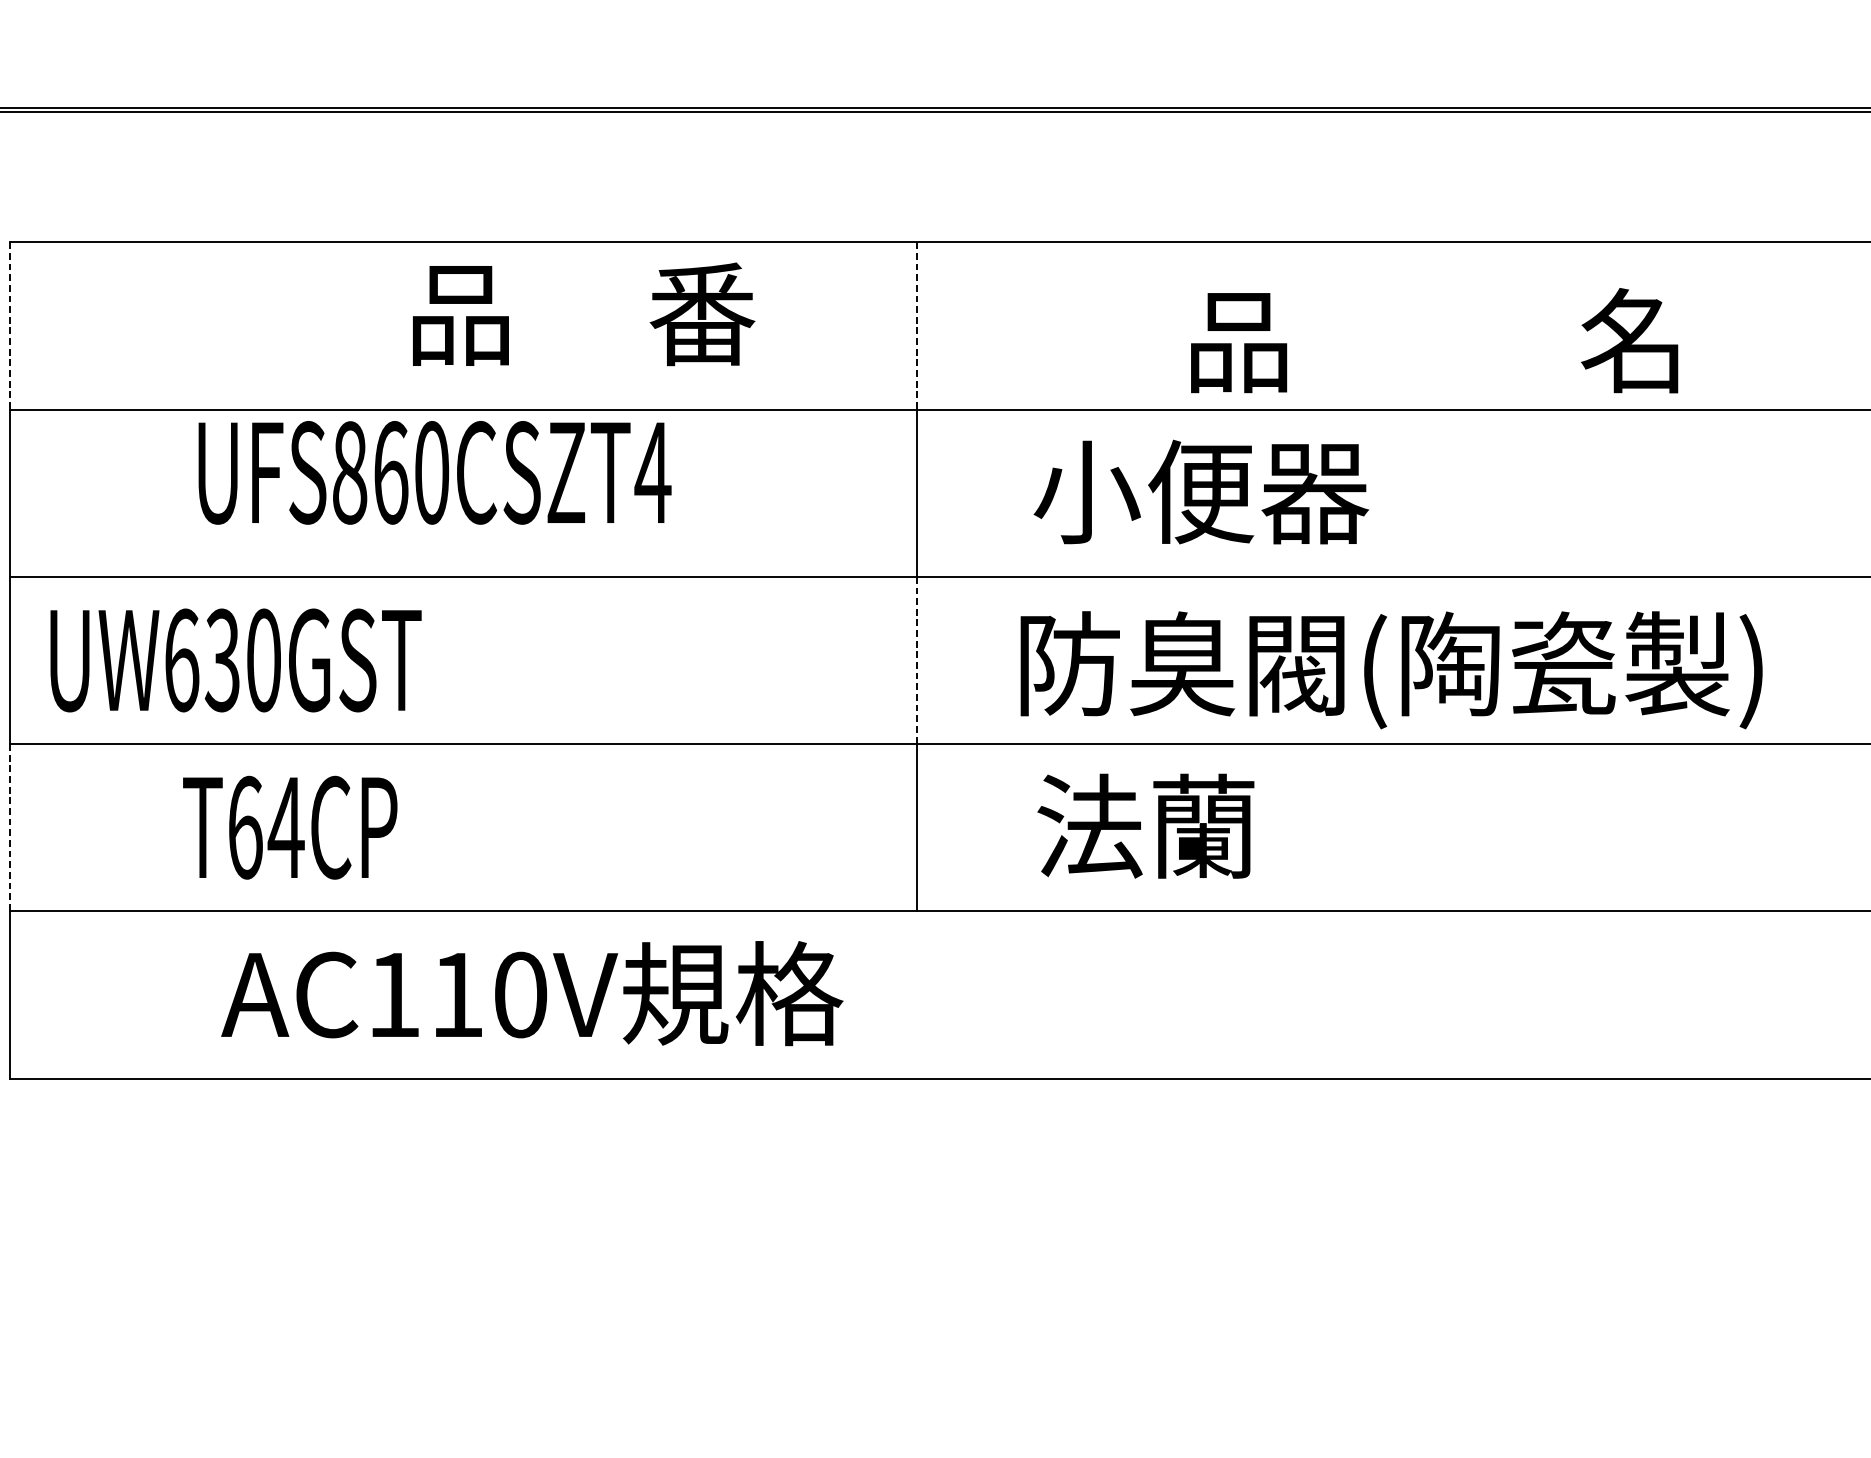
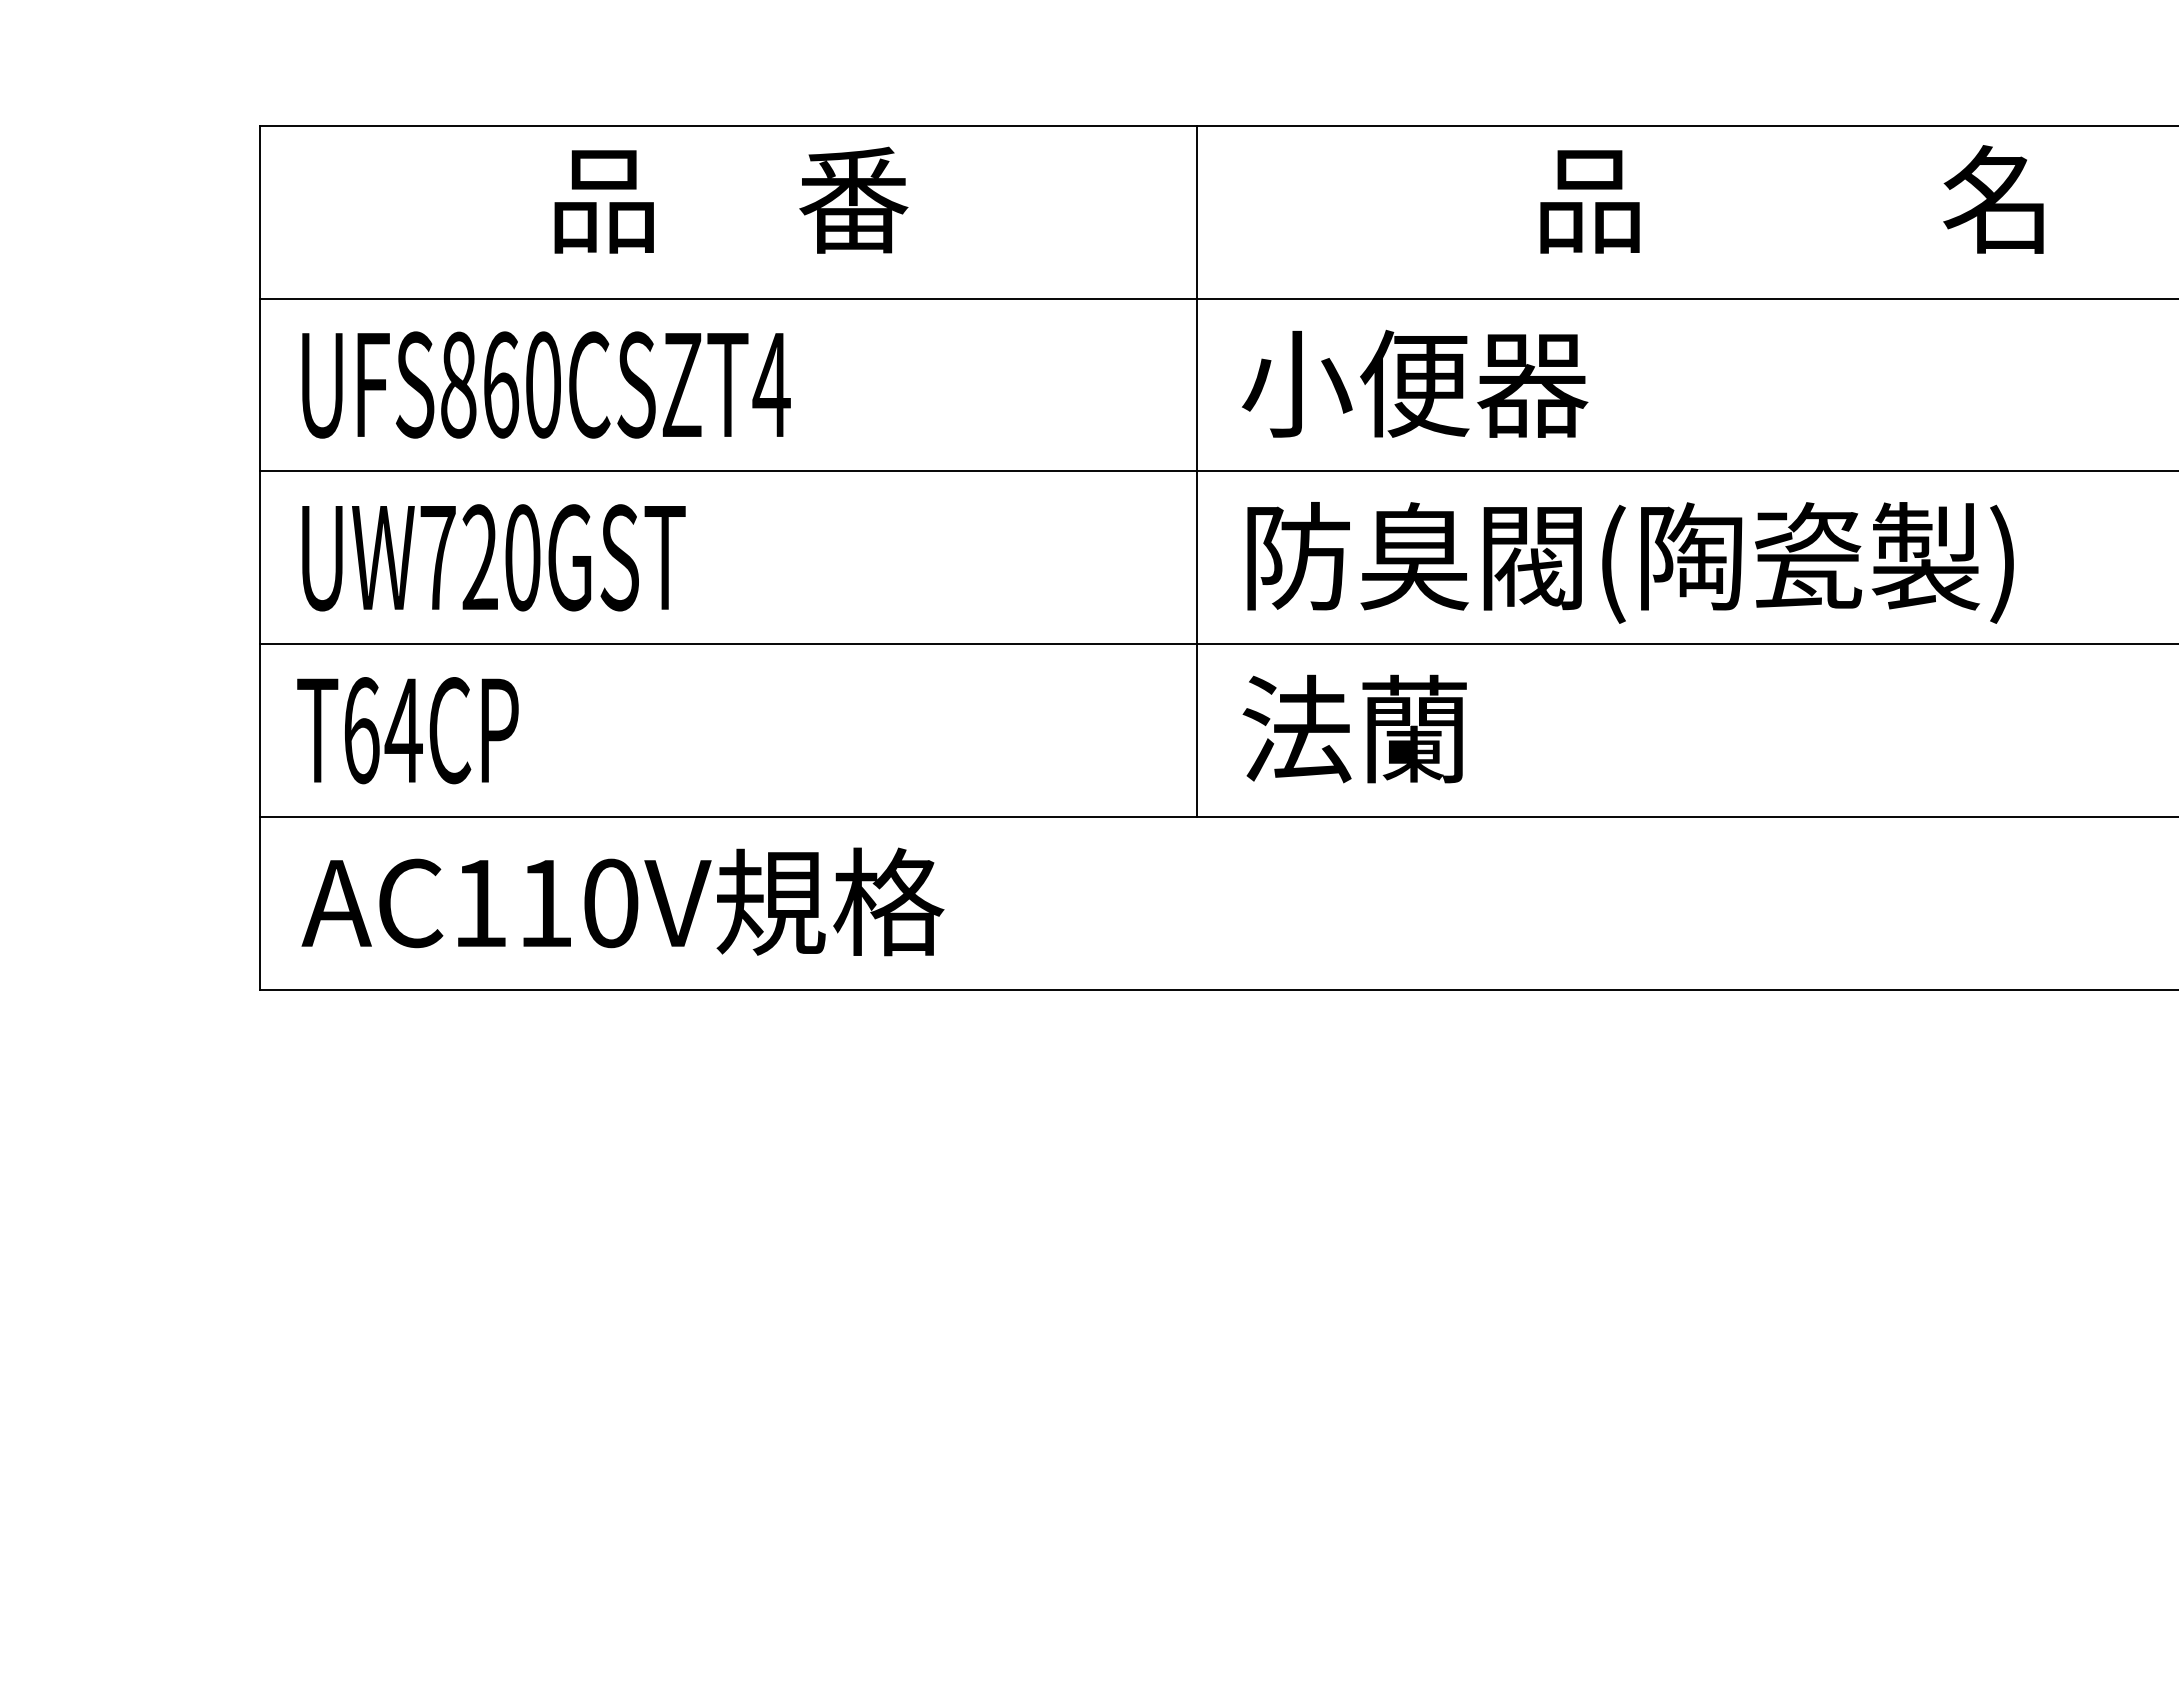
text: (584, 313) -> (731, 199), moved
line: (10, 326) -> (260, 212), dashed -> solid
line: (917, 326) -> (1197, 212), dashed -> solid
text: (1434, 340) -> (1791, 199), moved
text: (435, 472) -> (546, 384), moved
text: (1201, 491) -> (1415, 383), moved
text: (201, 660) -> (458, 557), UW630GST -> UW720GST
line: (917, 661) -> (1197, 558), dashed -> solid
text: (1391, 669) -> (1630, 562), moved
text: (1145, 825) -> (1354, 728), moved
text: (289, 827) -> (407, 730), moved
line: (10, 828) -> (260, 731), dashed -> solid
text: (531, 993) -> (622, 901), moved

